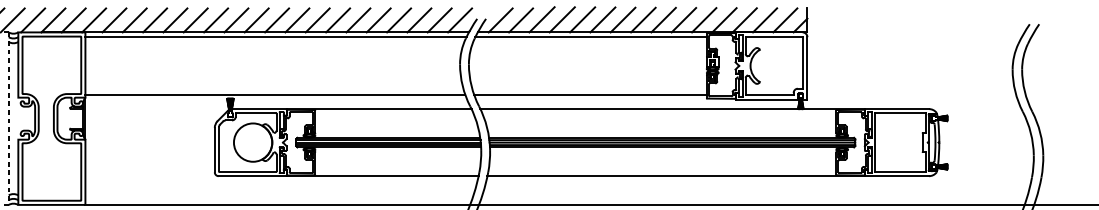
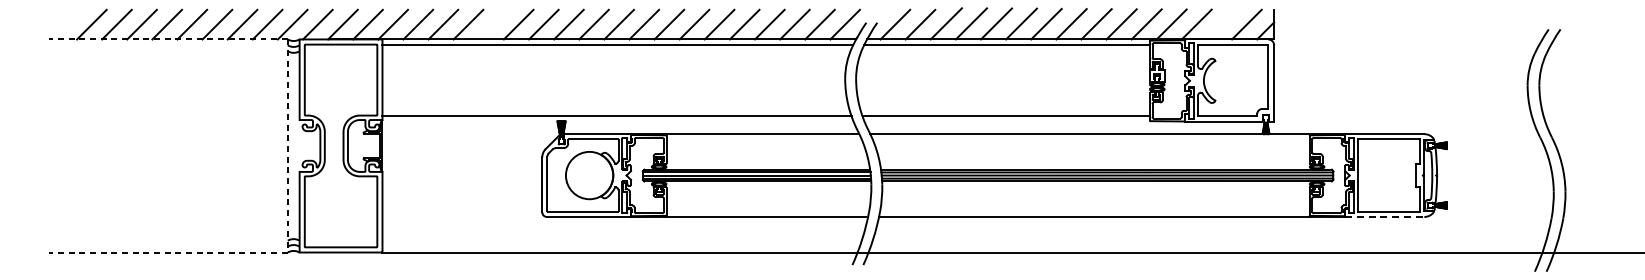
line: (175, 20) -> (493, 24), removed
line: (764, 20) -> (1221, 24), removed
line: (896, 175) -> (1384, 216), solid -> dashed

